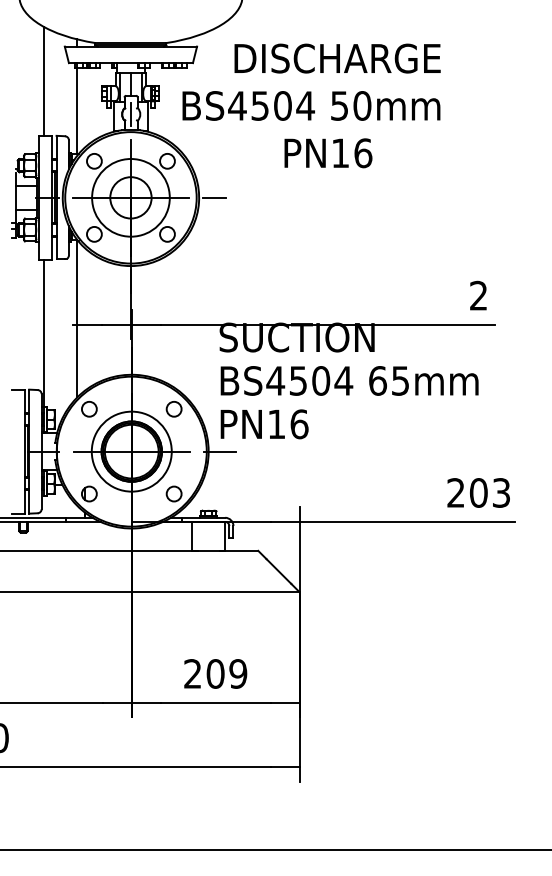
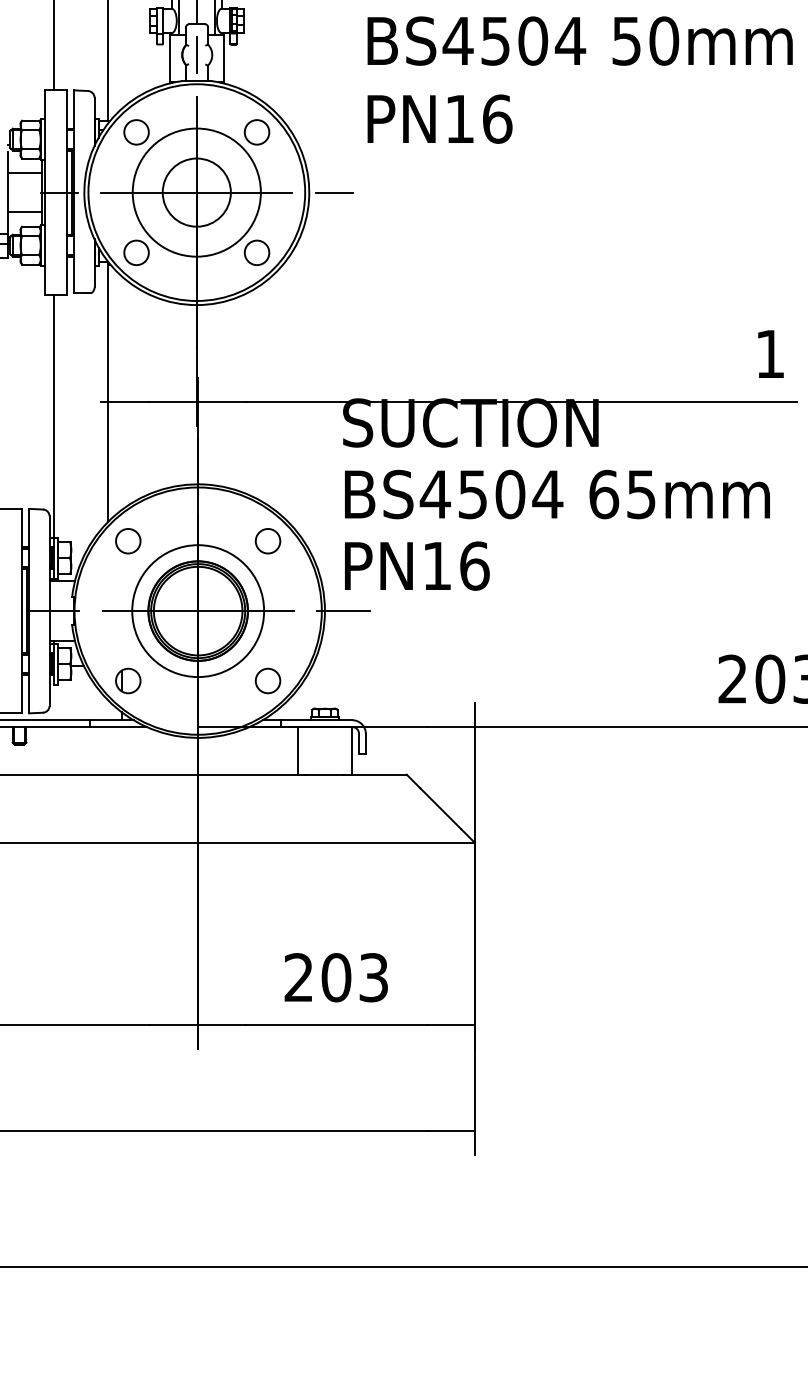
text: (311, 105) -> (580, 40), moved
text: (328, 153) -> (440, 119), moved
text: (478, 295) -> (769, 353), 2 -> 1
text: (238, 673) -> (374, 976), 209 -> 203

